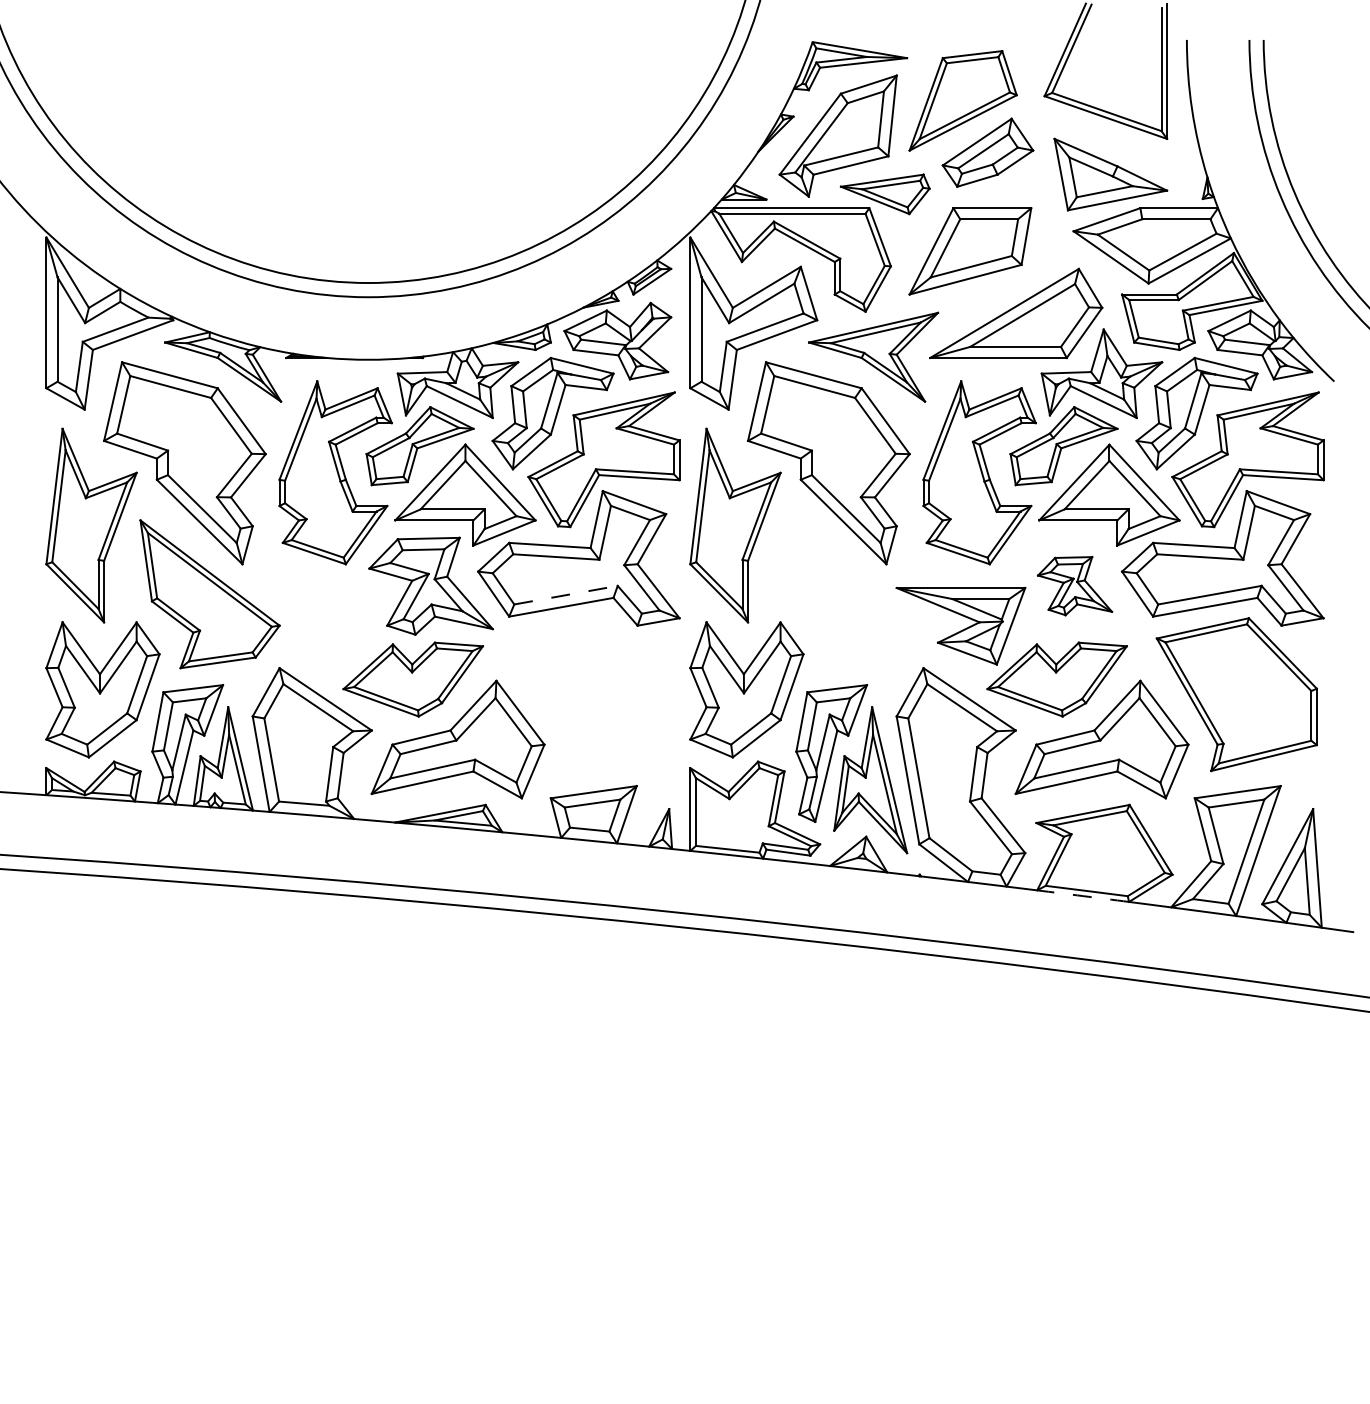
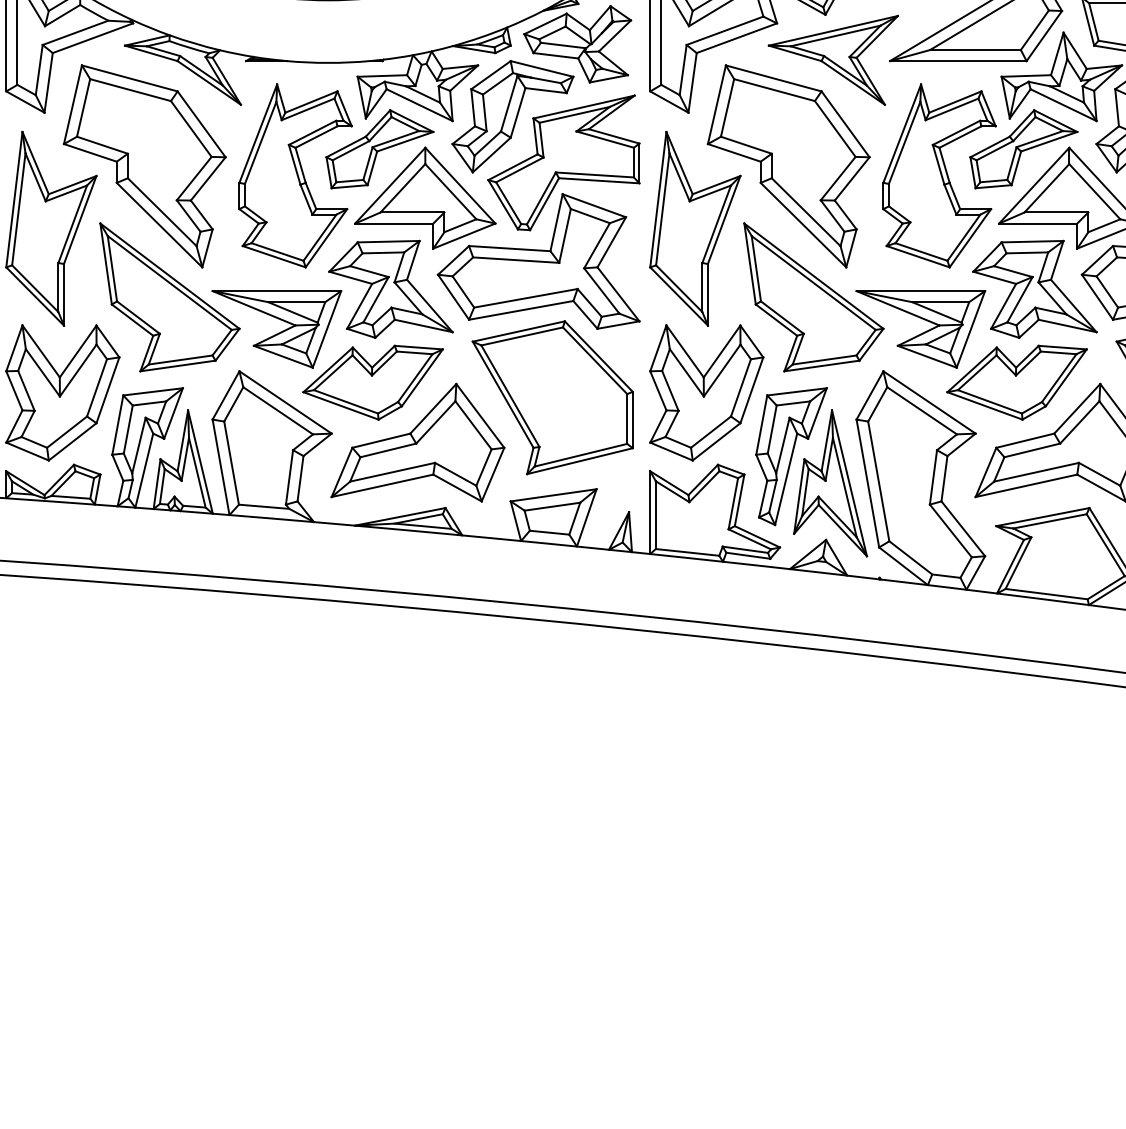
part: (1074, 585) -> (1034, 288), size x1.67
part: (853, 594) -> (813, 297), added
line: (566, 595) -> (526, 298), dashed -> solid
part: (316, 625) -> (276, 328), added
part: (592, 694) -> (552, 397), added
arc: (1083, 896) -> (1043, 599), dashed -> solid

